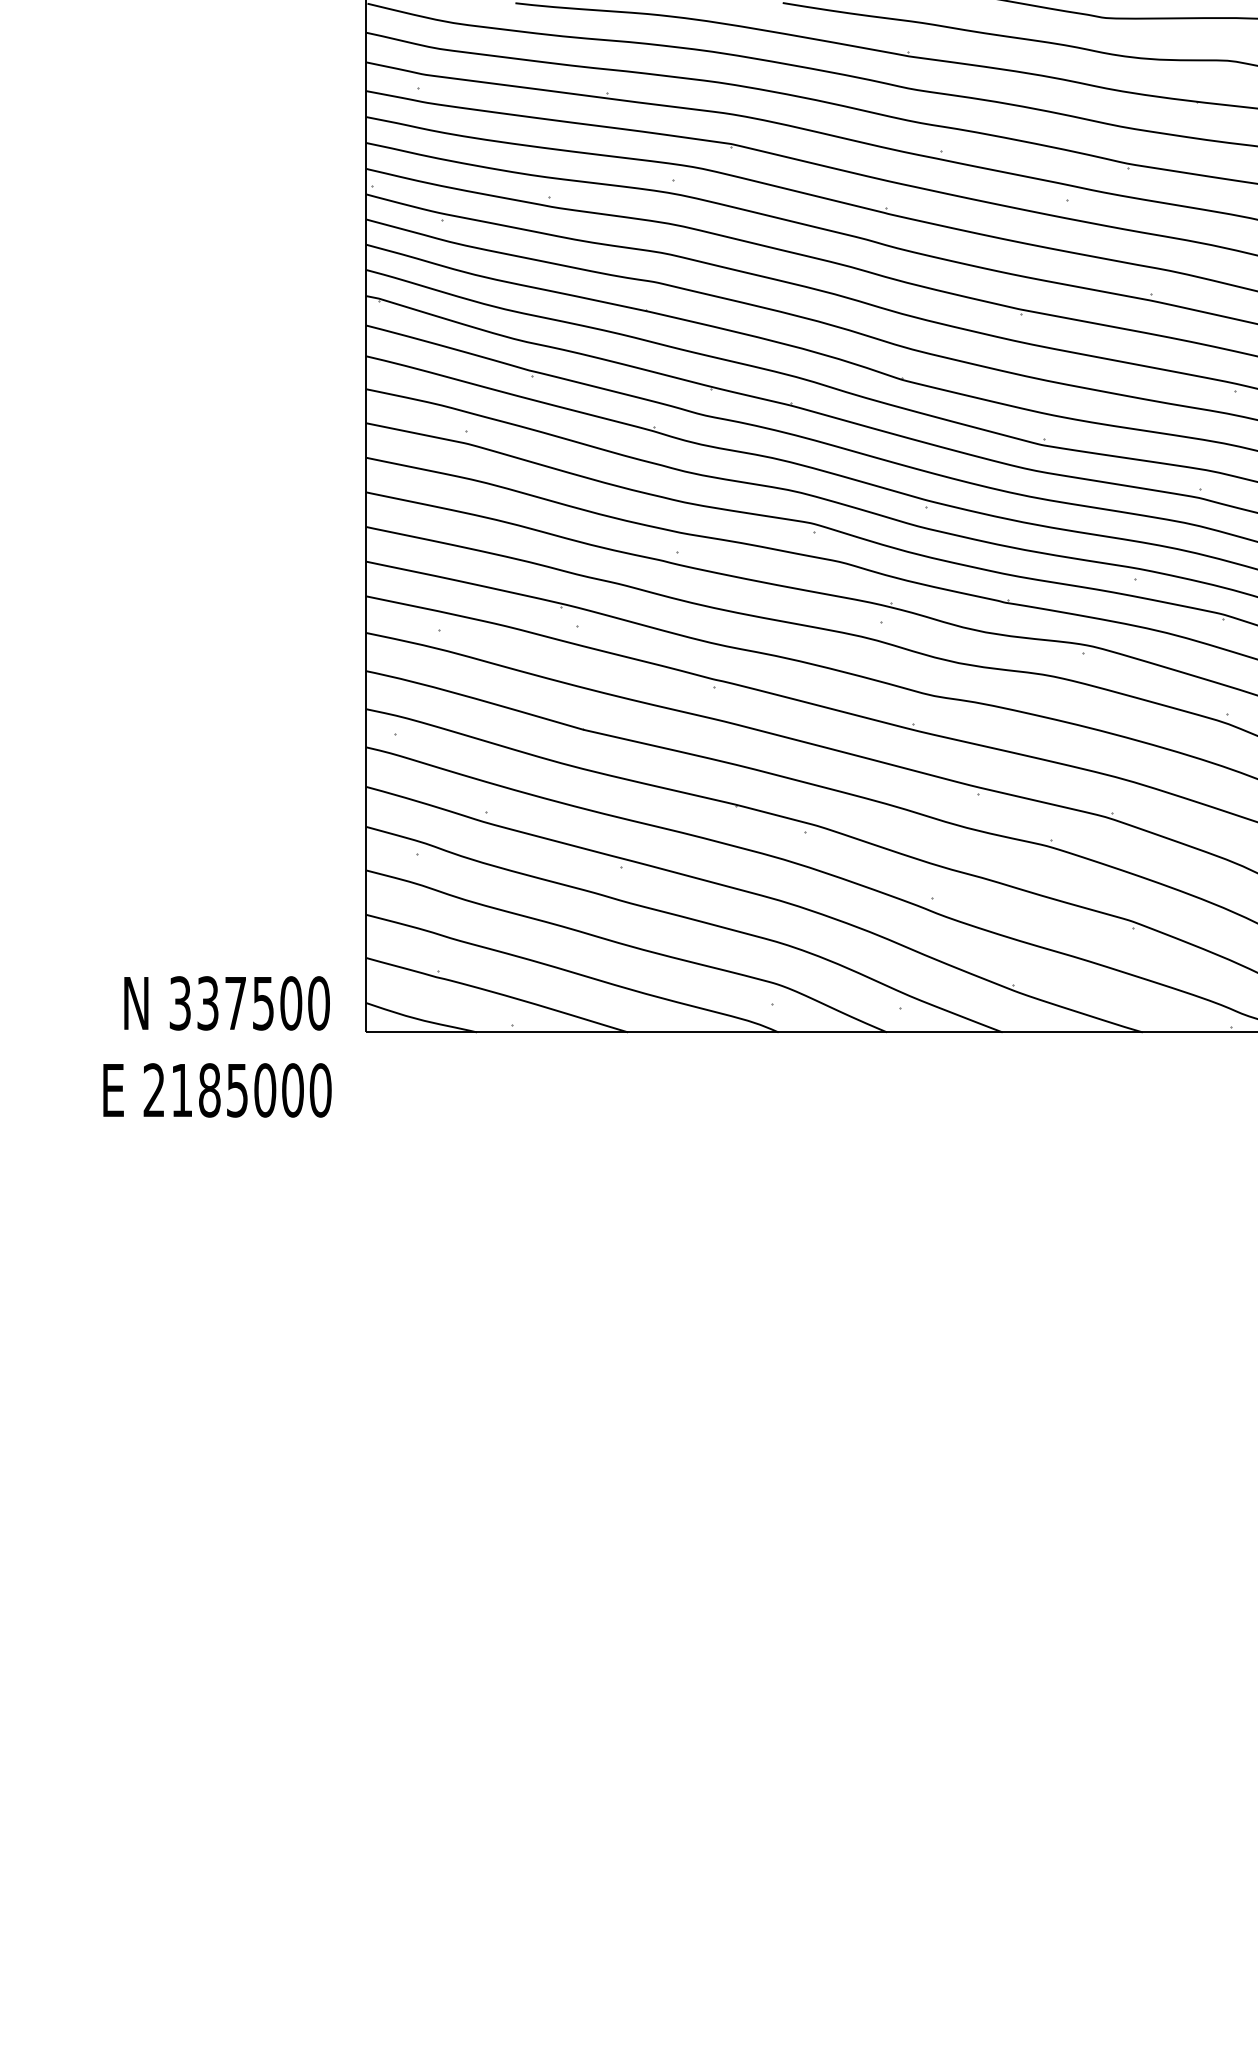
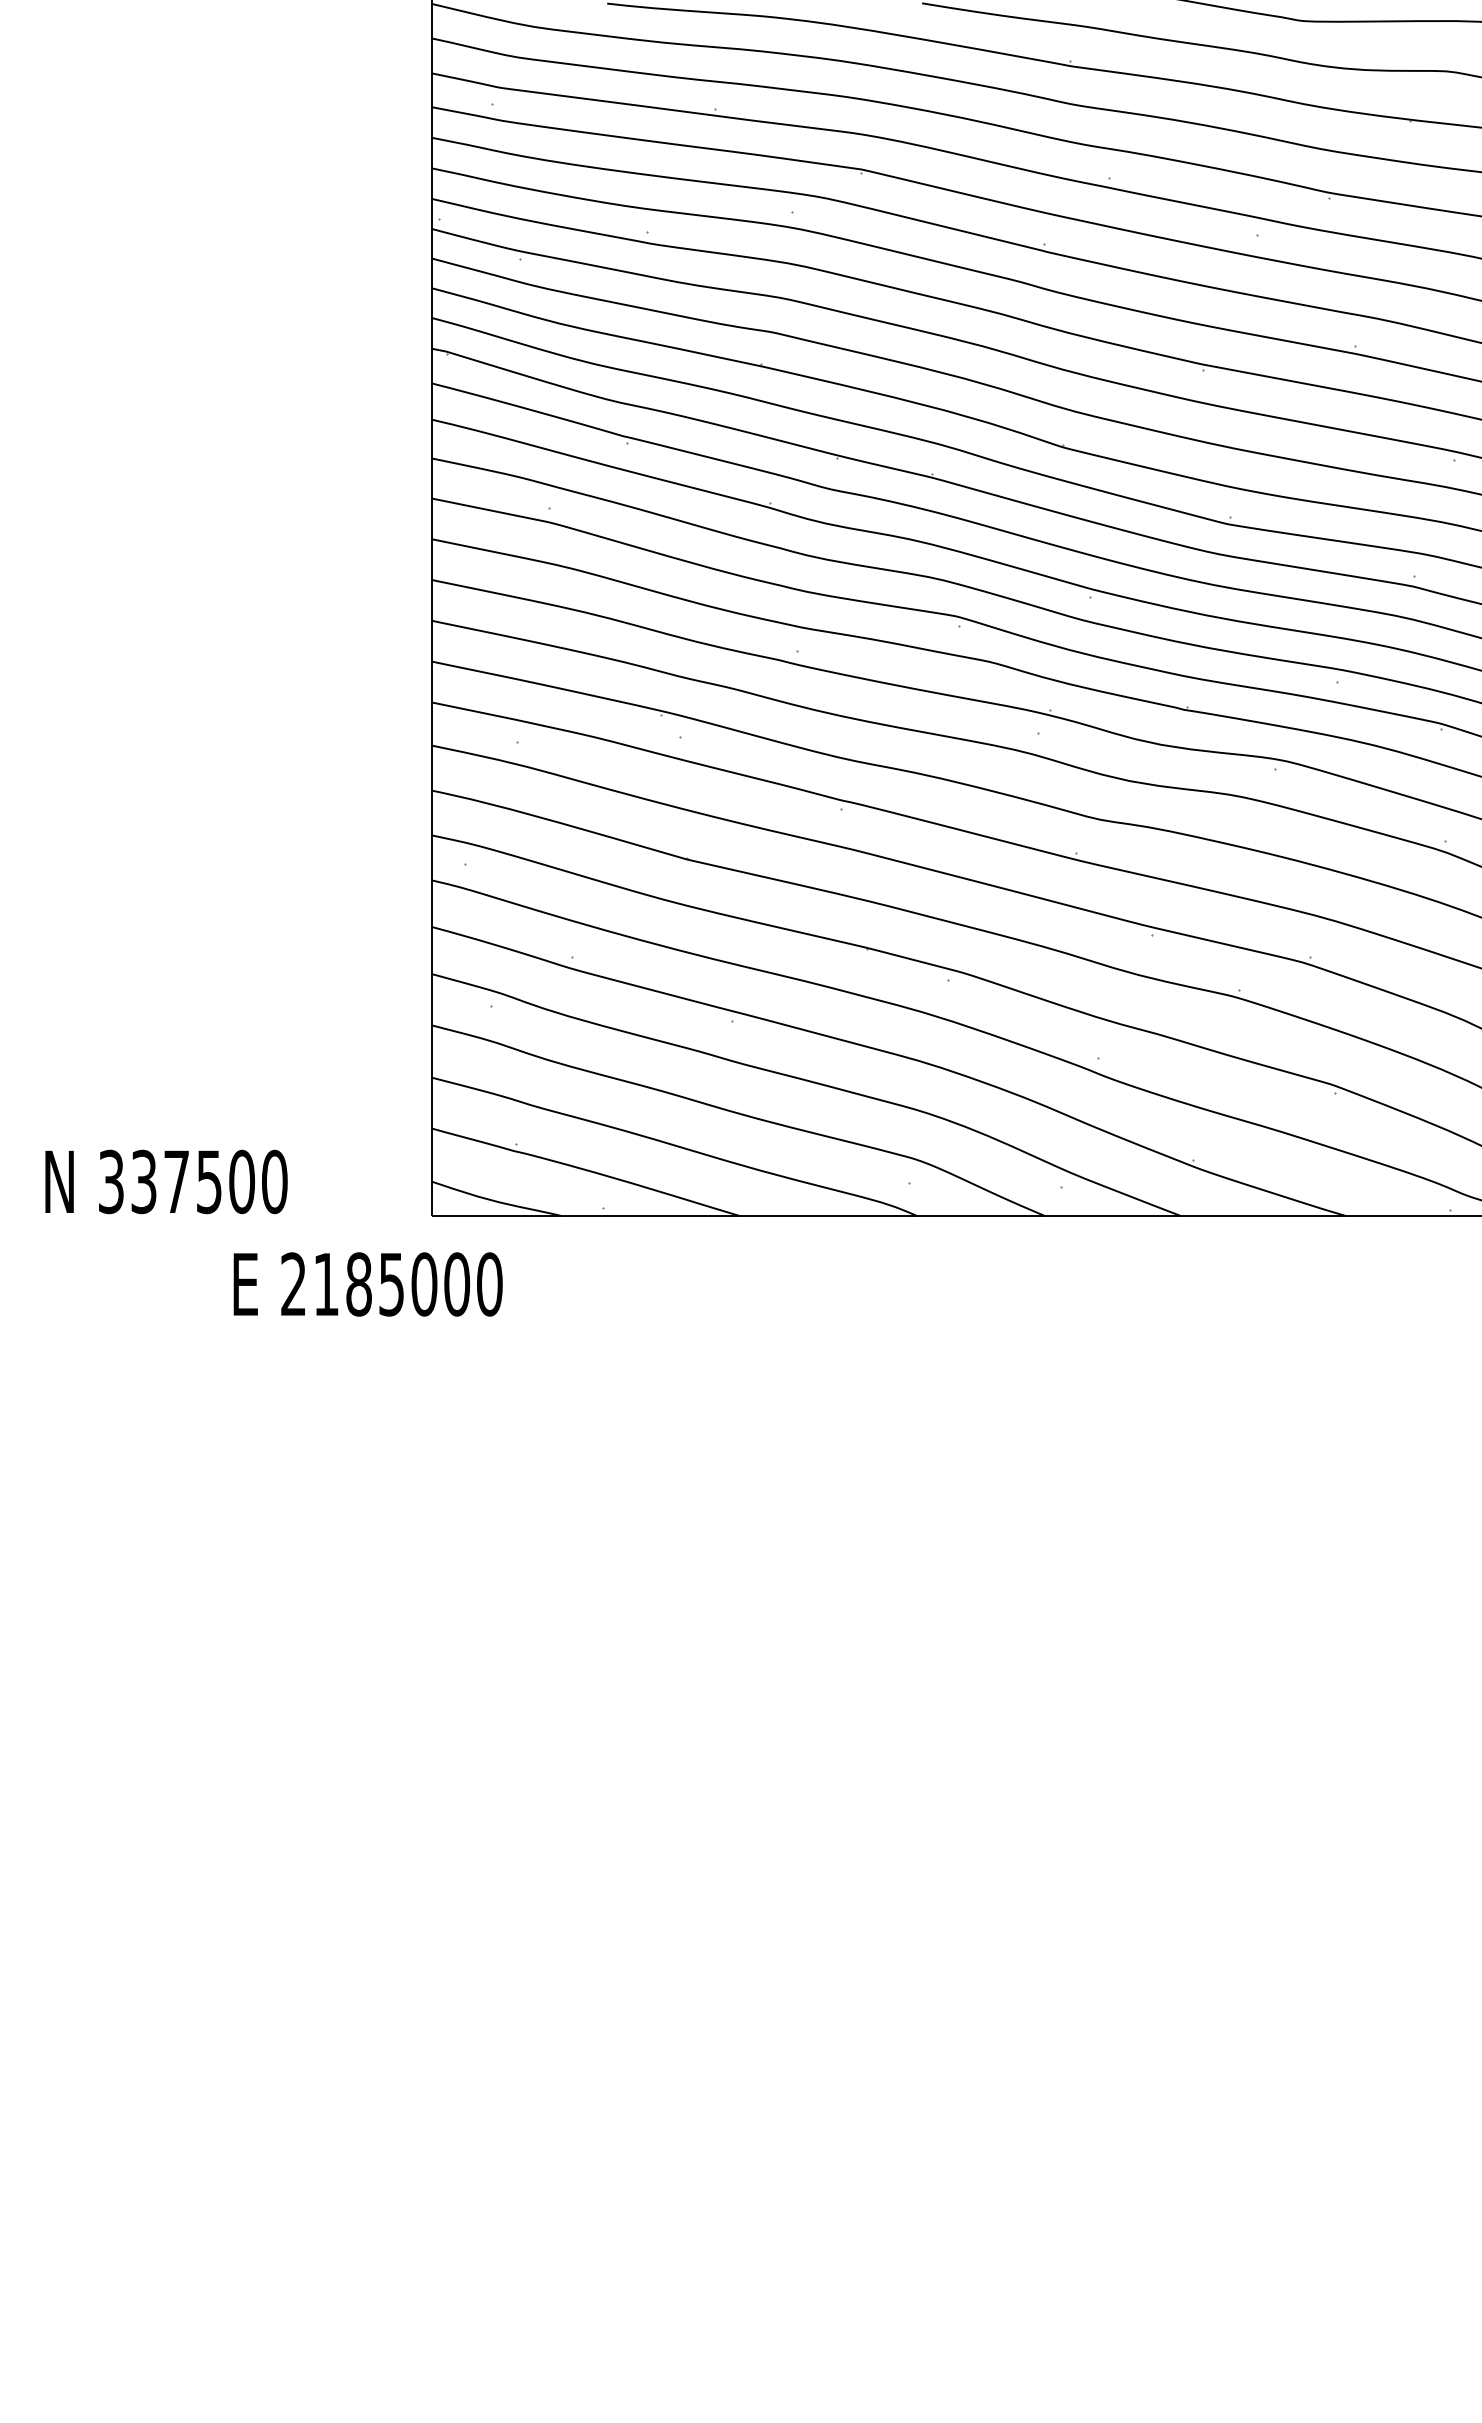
text: (227, 1003) -> (166, 1181), moved
text: (216, 1090) -> (367, 1284), moved

